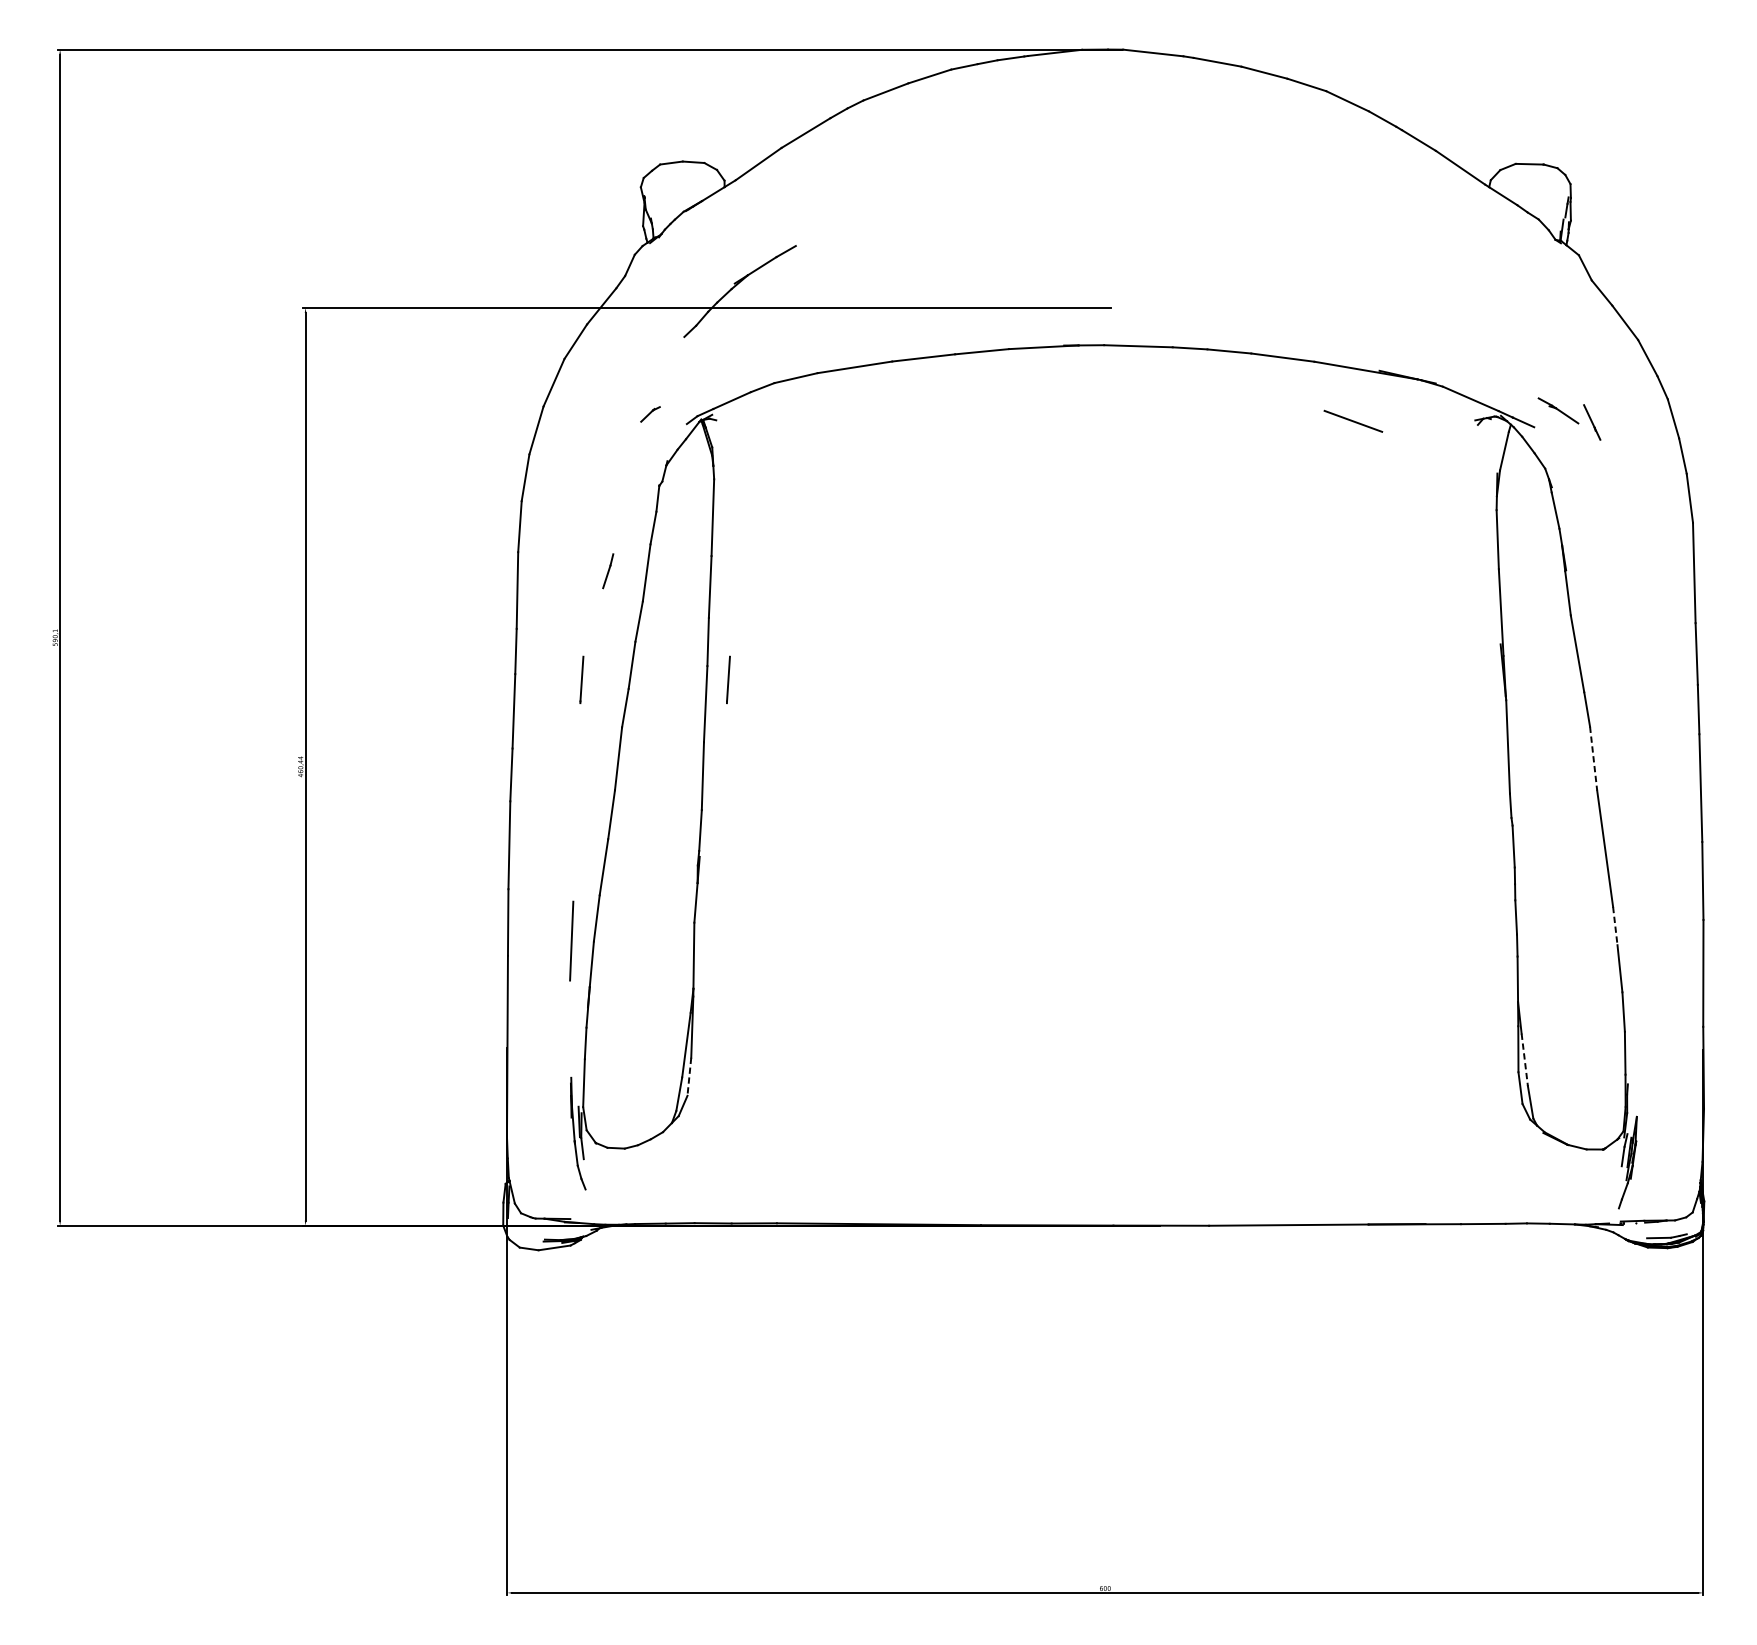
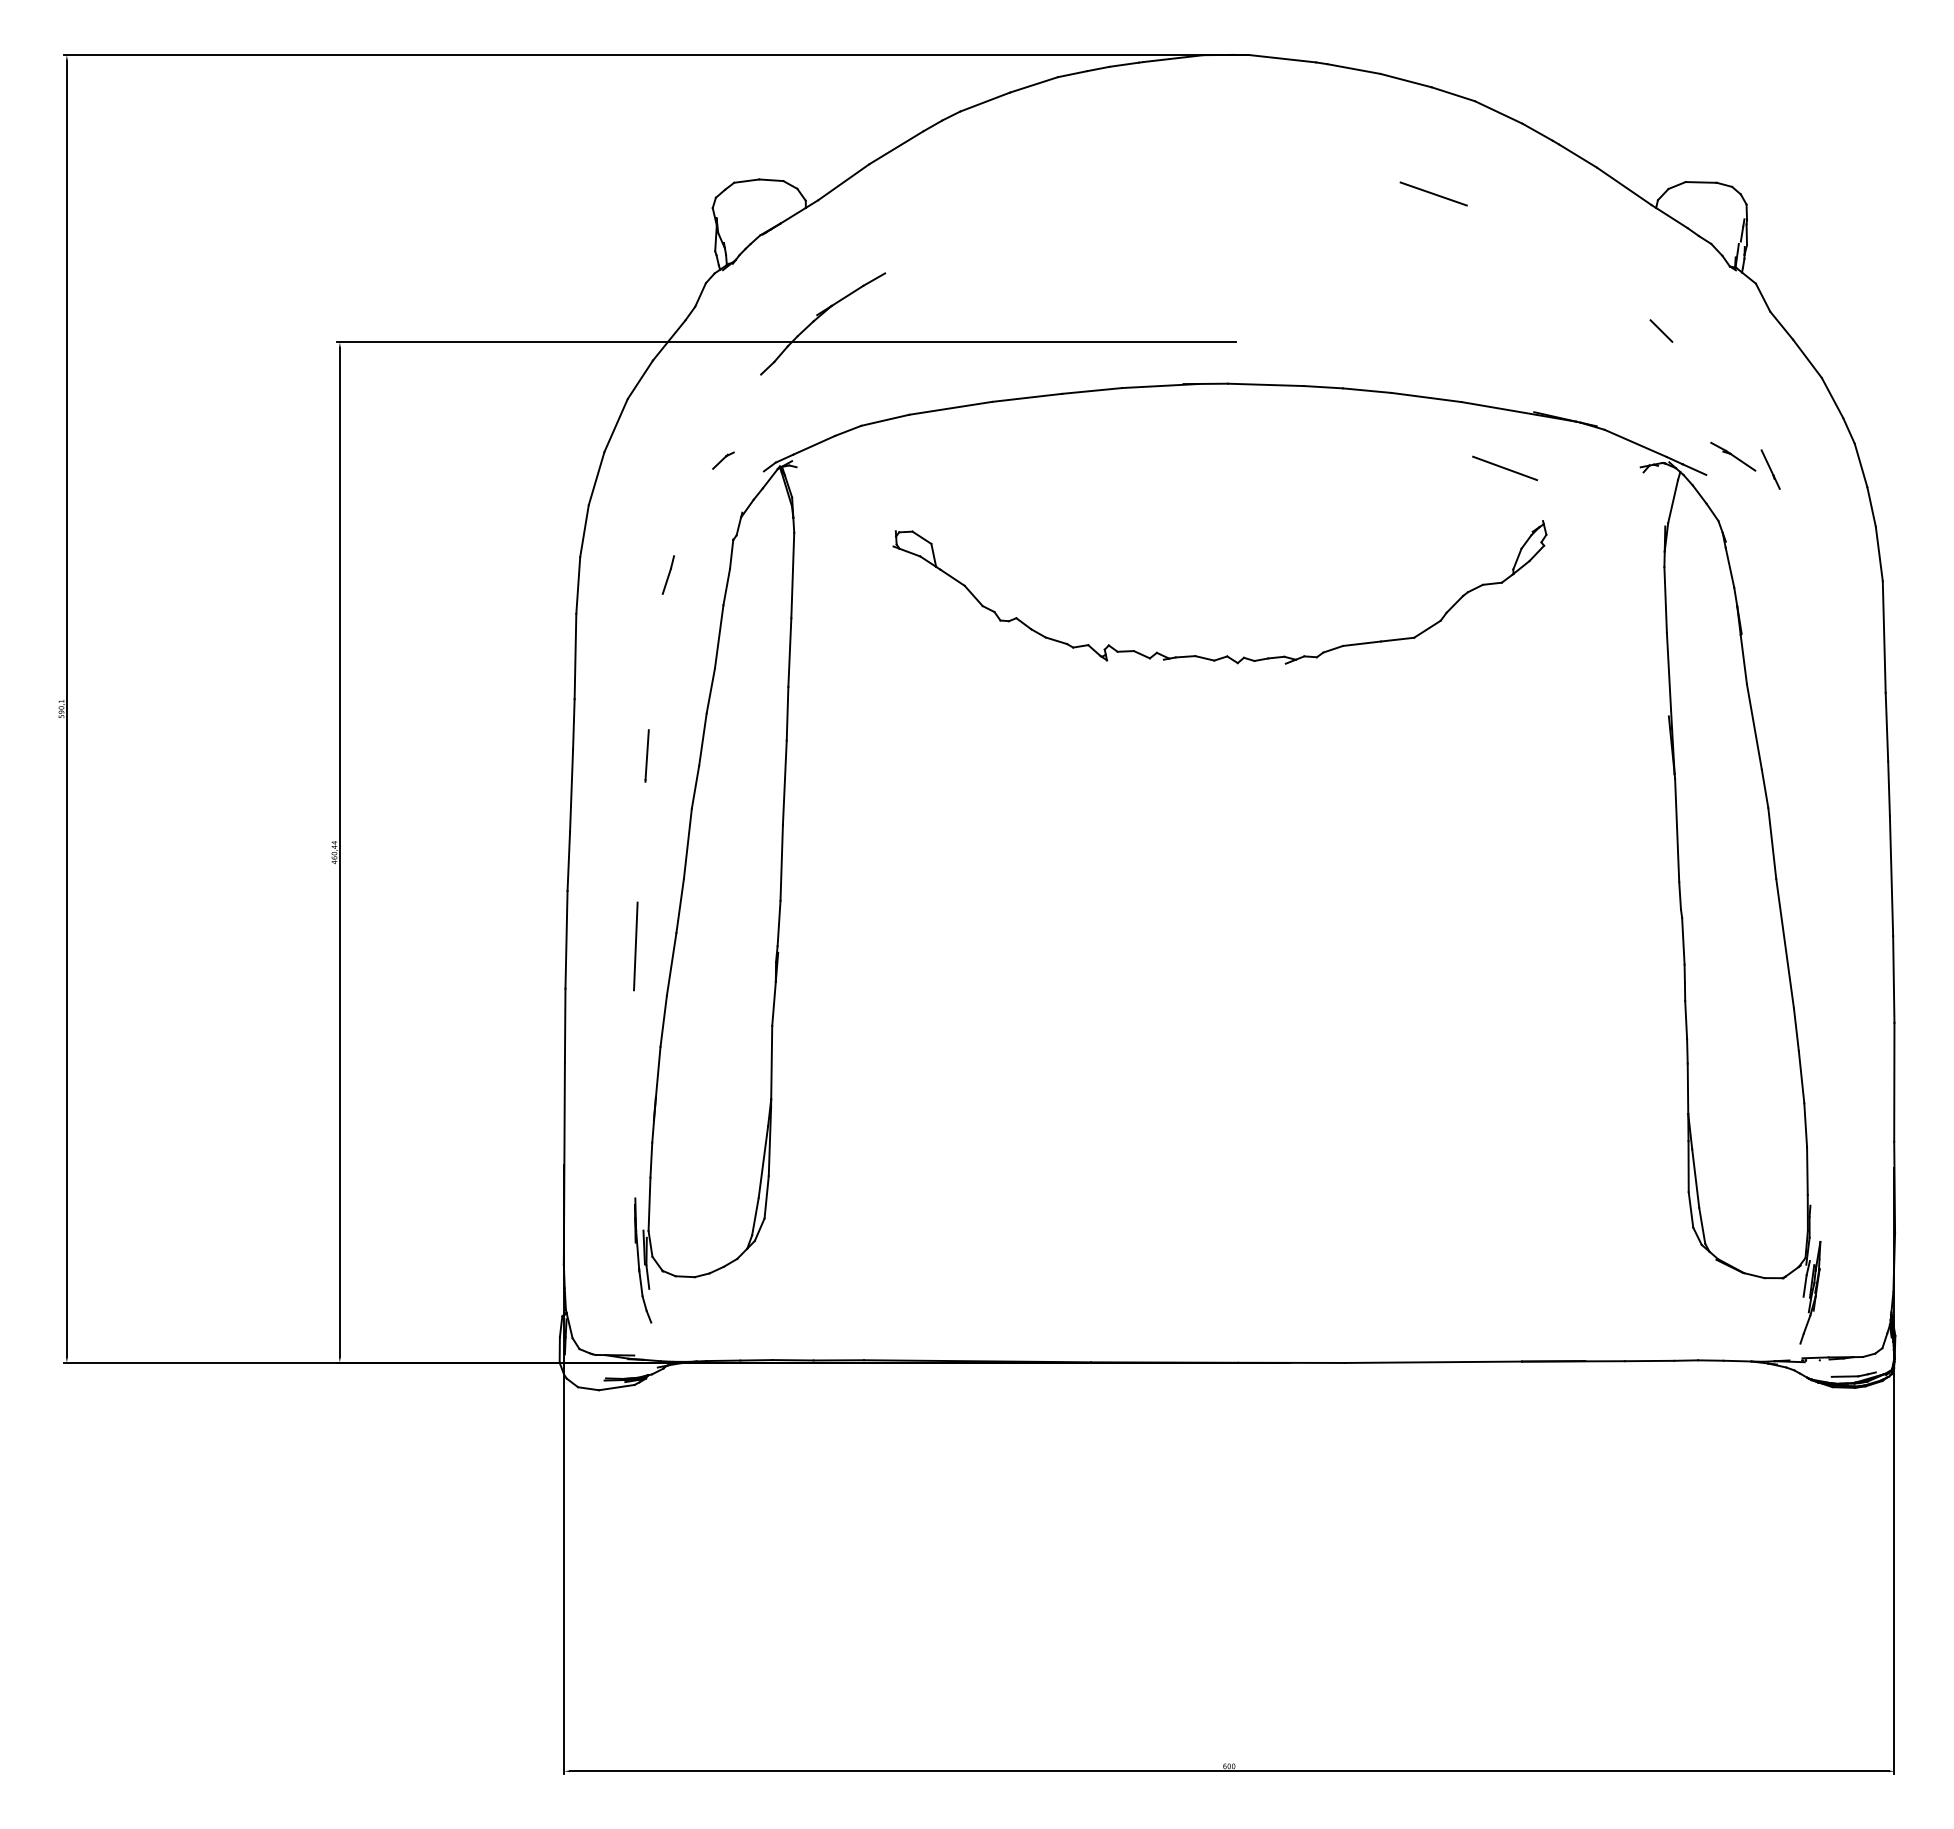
line: (1288, 174) -> (1433, 193), added
line: (1494, 297) -> (1661, 330), added
line: (608, 570) -> (668, 574), moved
part: (1102, 589) -> (1226, 655), added
line: (727, 679) -> (809, 755), removed
line: (1593, 758) -> (1772, 843), dashed -> solid
line: (1615, 926) -> (1796, 1030), dashed -> solid
line: (571, 941) -> (635, 946), moved
line: (1524, 1060) -> (1695, 1179), dashed -> solid
line: (689, 1076) -> (766, 1197), dashed -> solid

